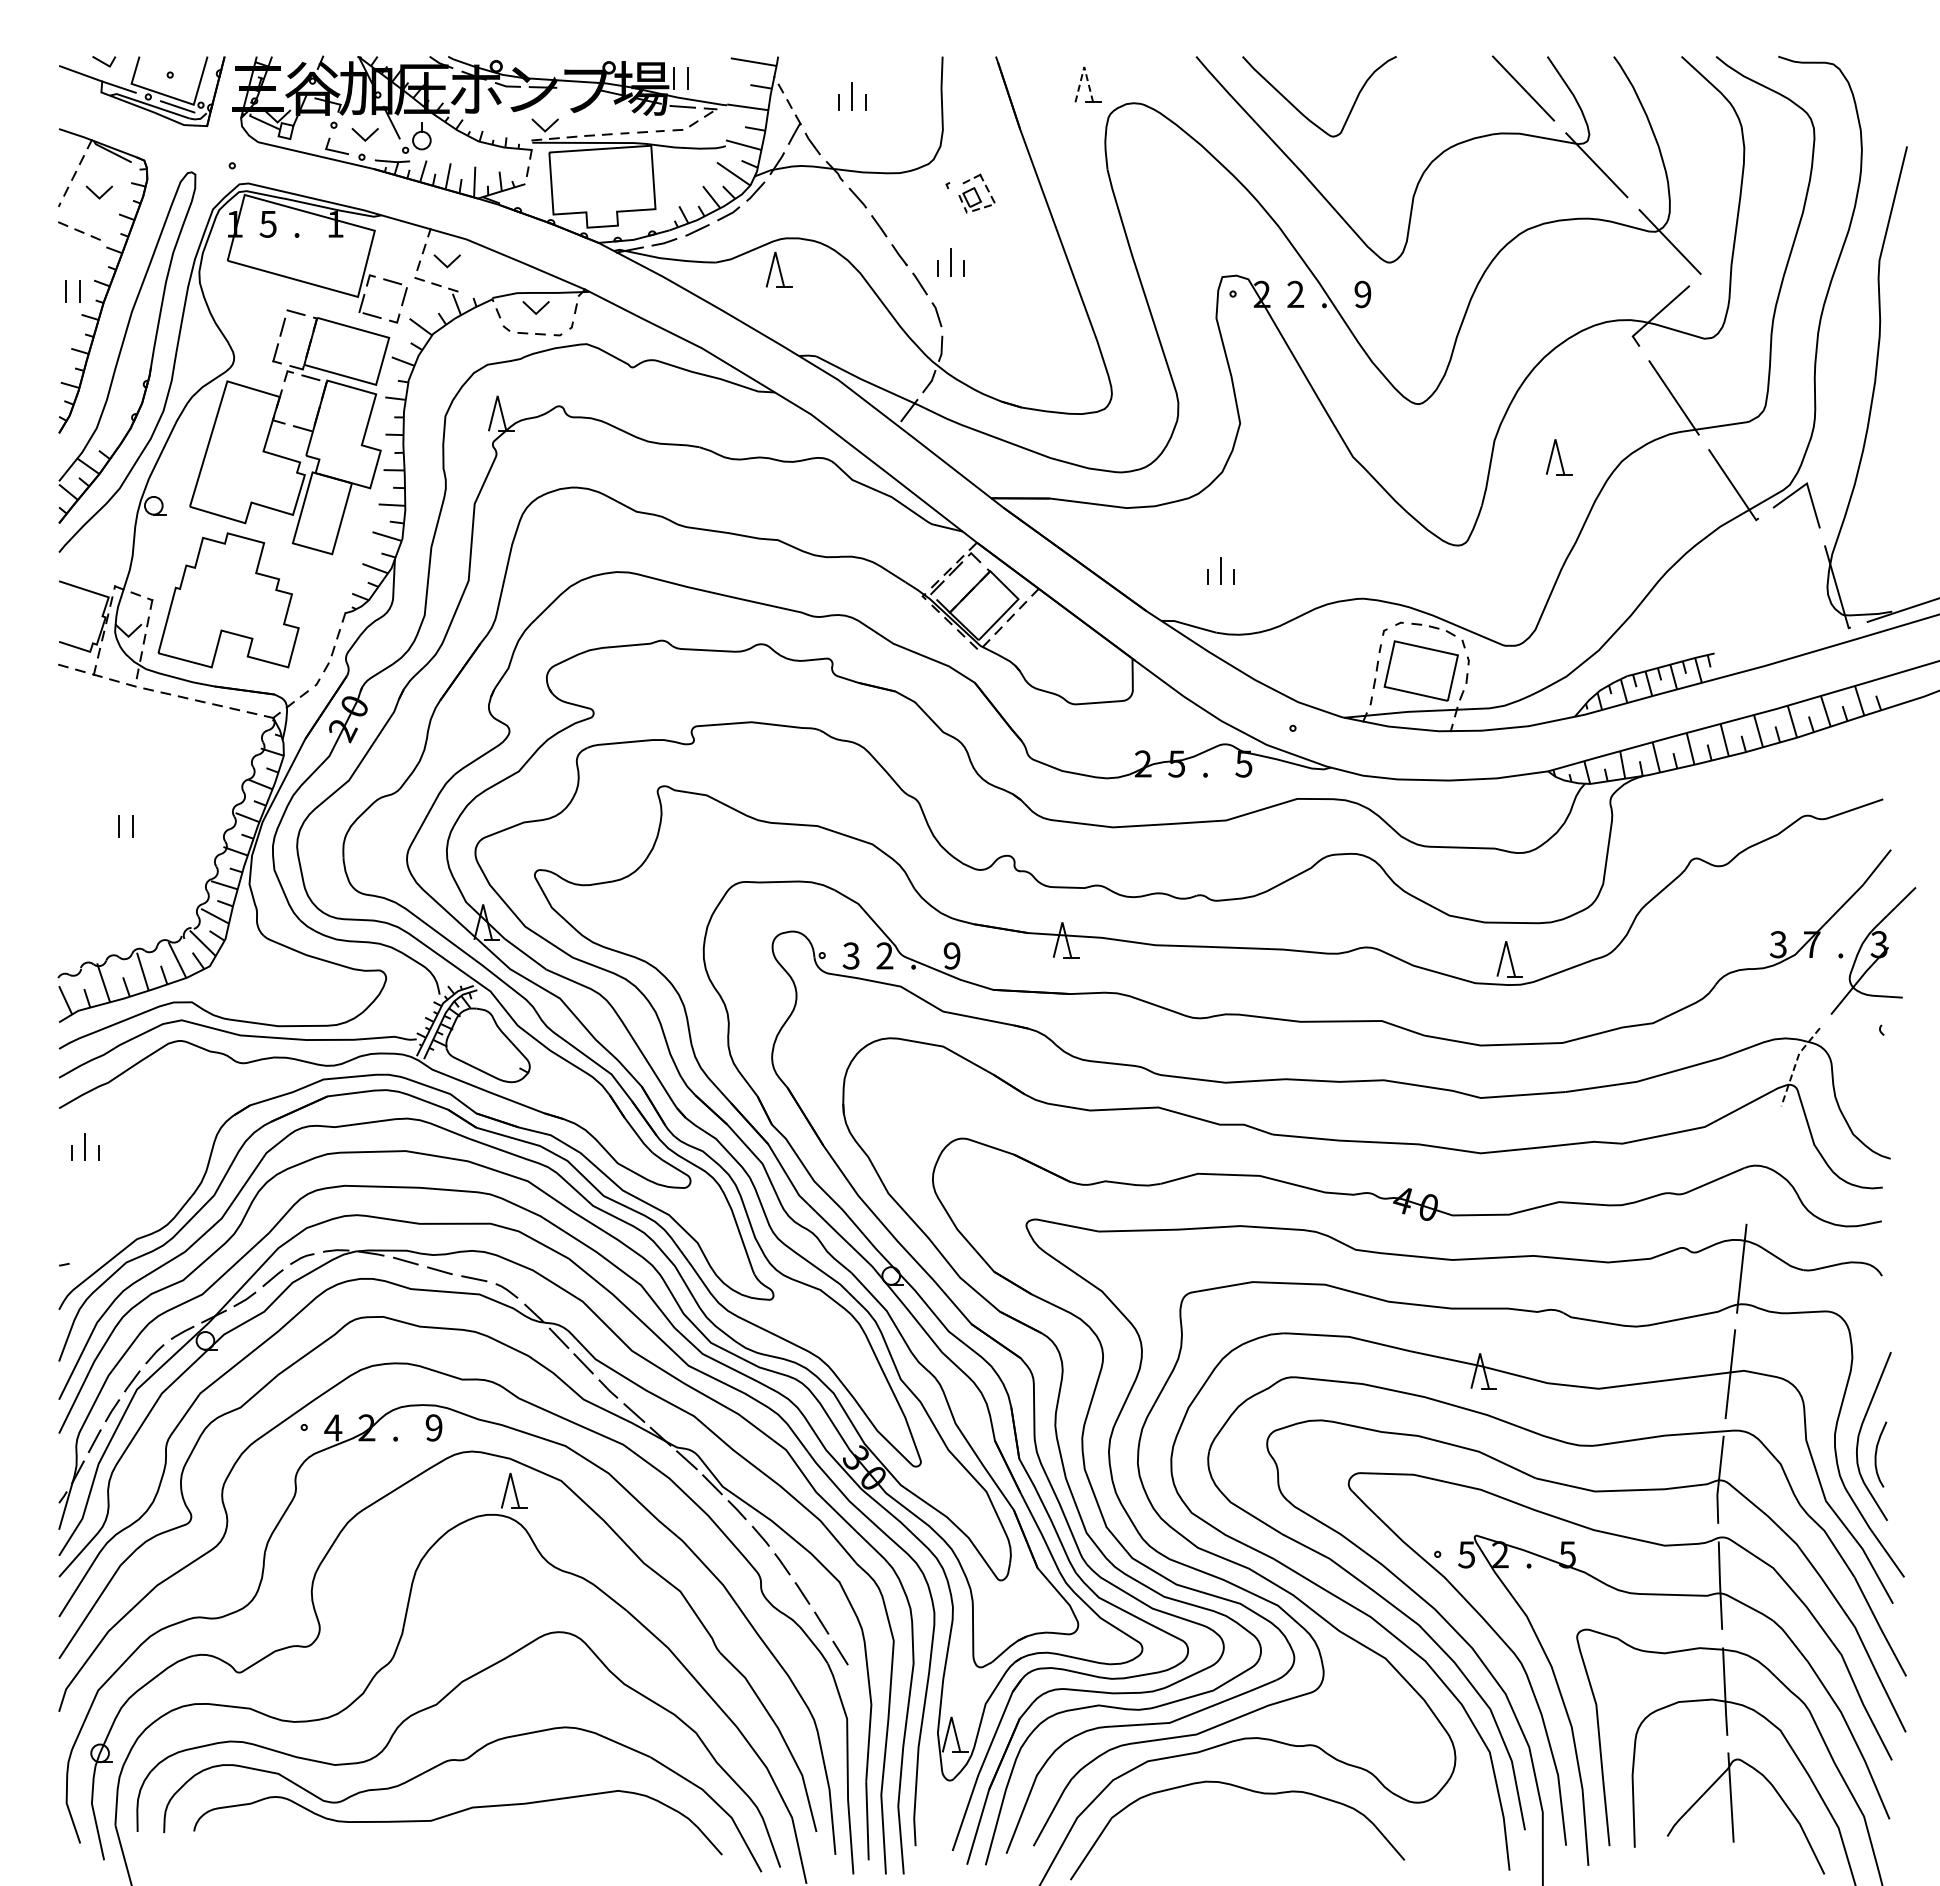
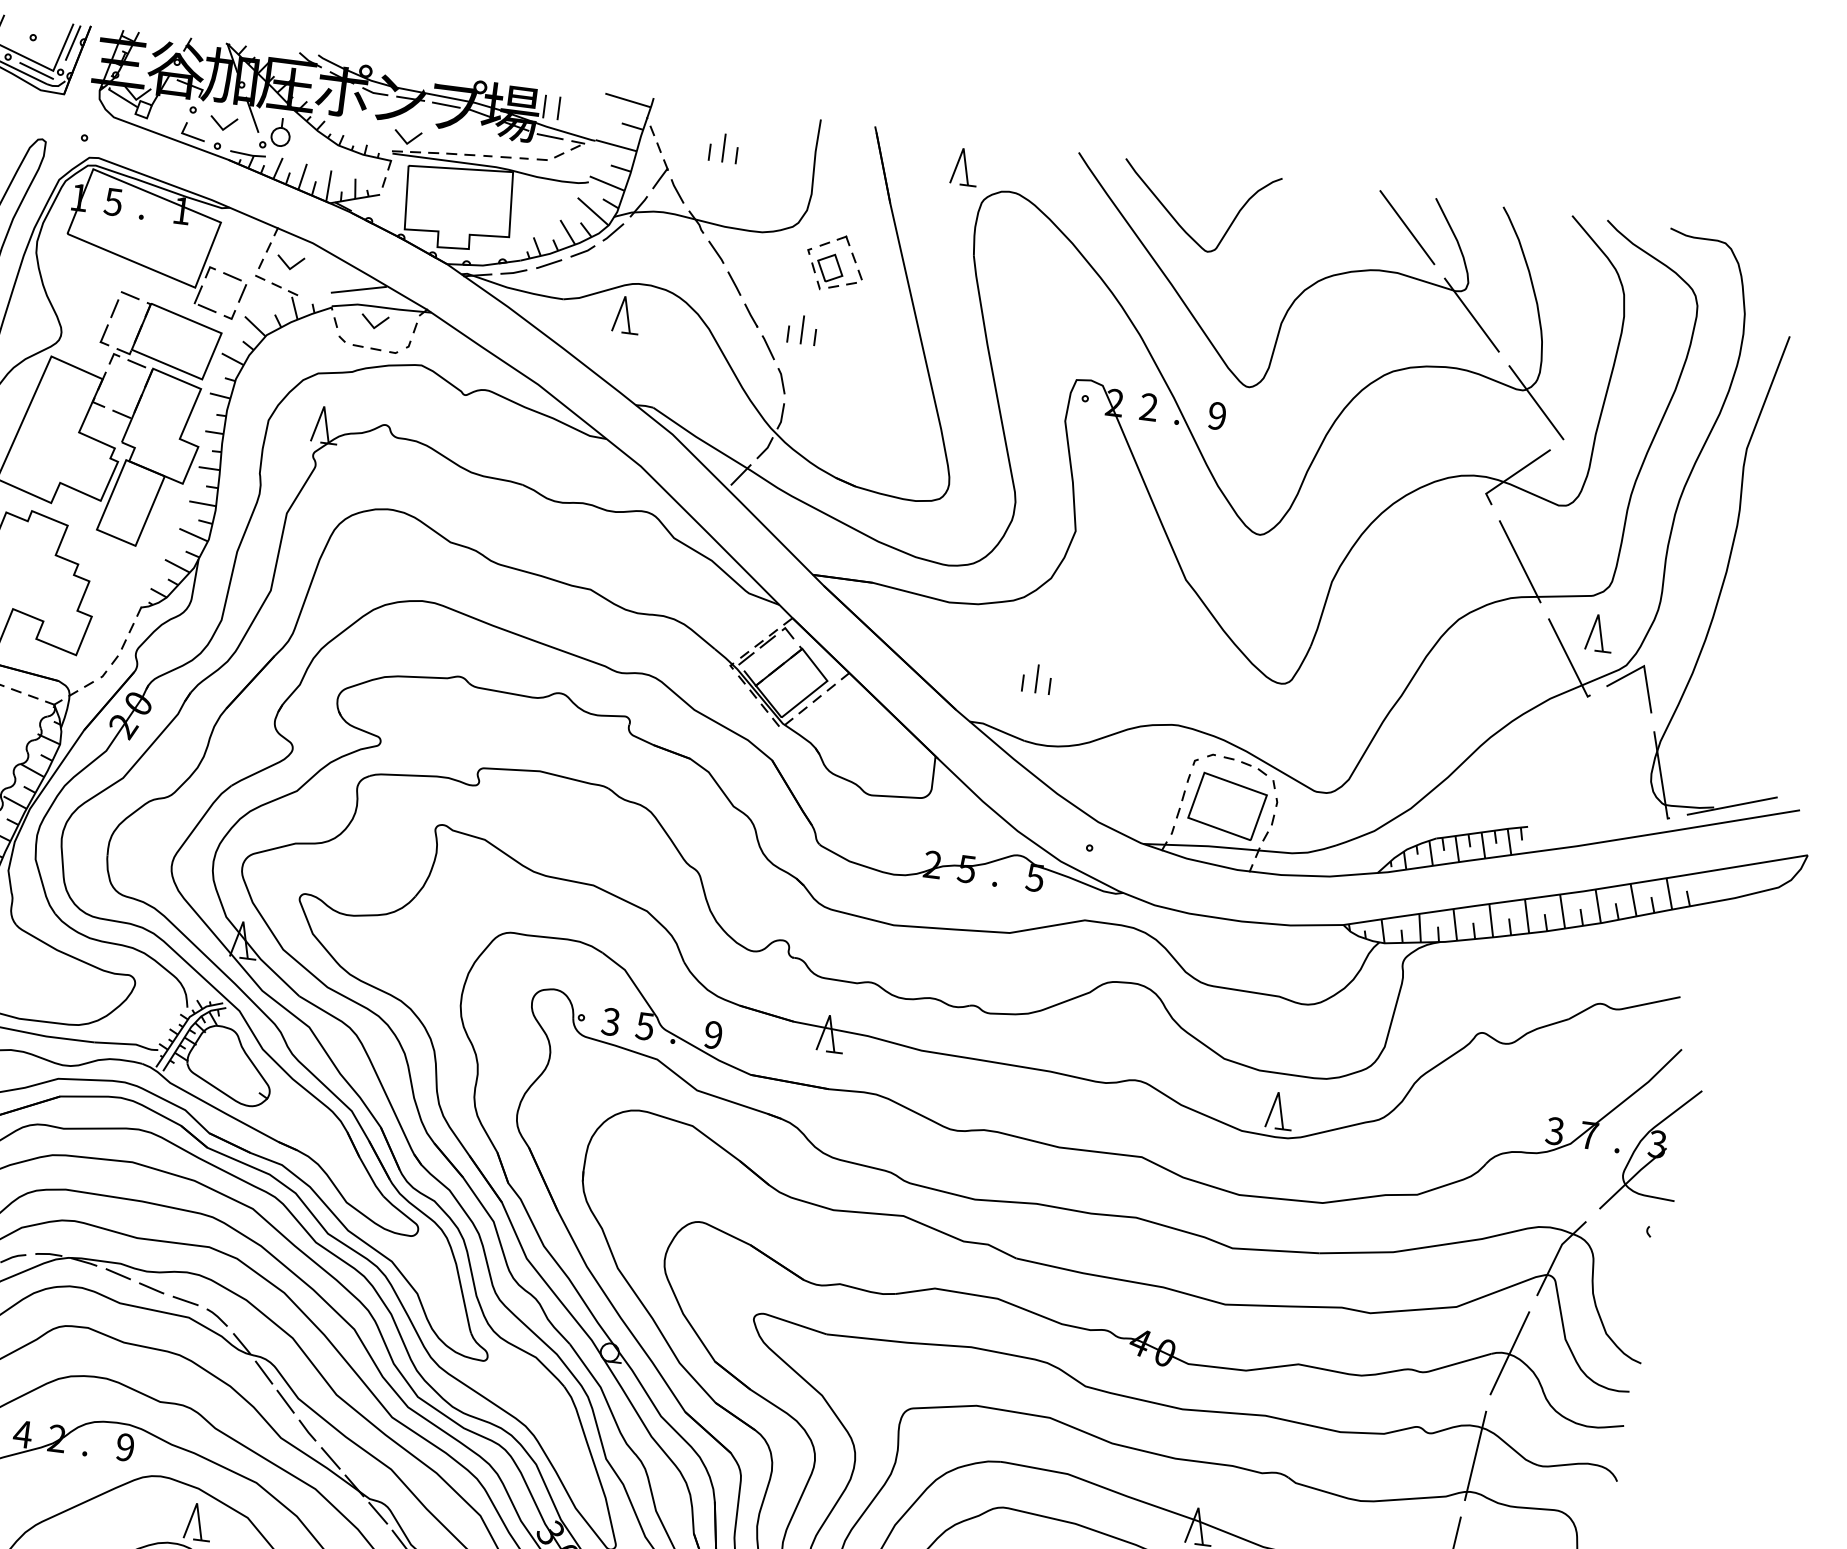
line: (1084, 66) -> (963, 148), dashed -> solid
line: (209, 75) -> (73, 43), added
line: (578, 89) -> (446, 105), added
part: (976, 193) -> (837, 263), size x1.43
line: (516, 278) -> (358, 289), added
part: (1559, 457) -> (1600, 633), moved
text: (884, 955) -> (644, 1025), 2 -> 5
line: (1795, 1063) -> (1556, 1254), dashed -> solid
line: (1761, 1165) -> (1509, 1353), added

